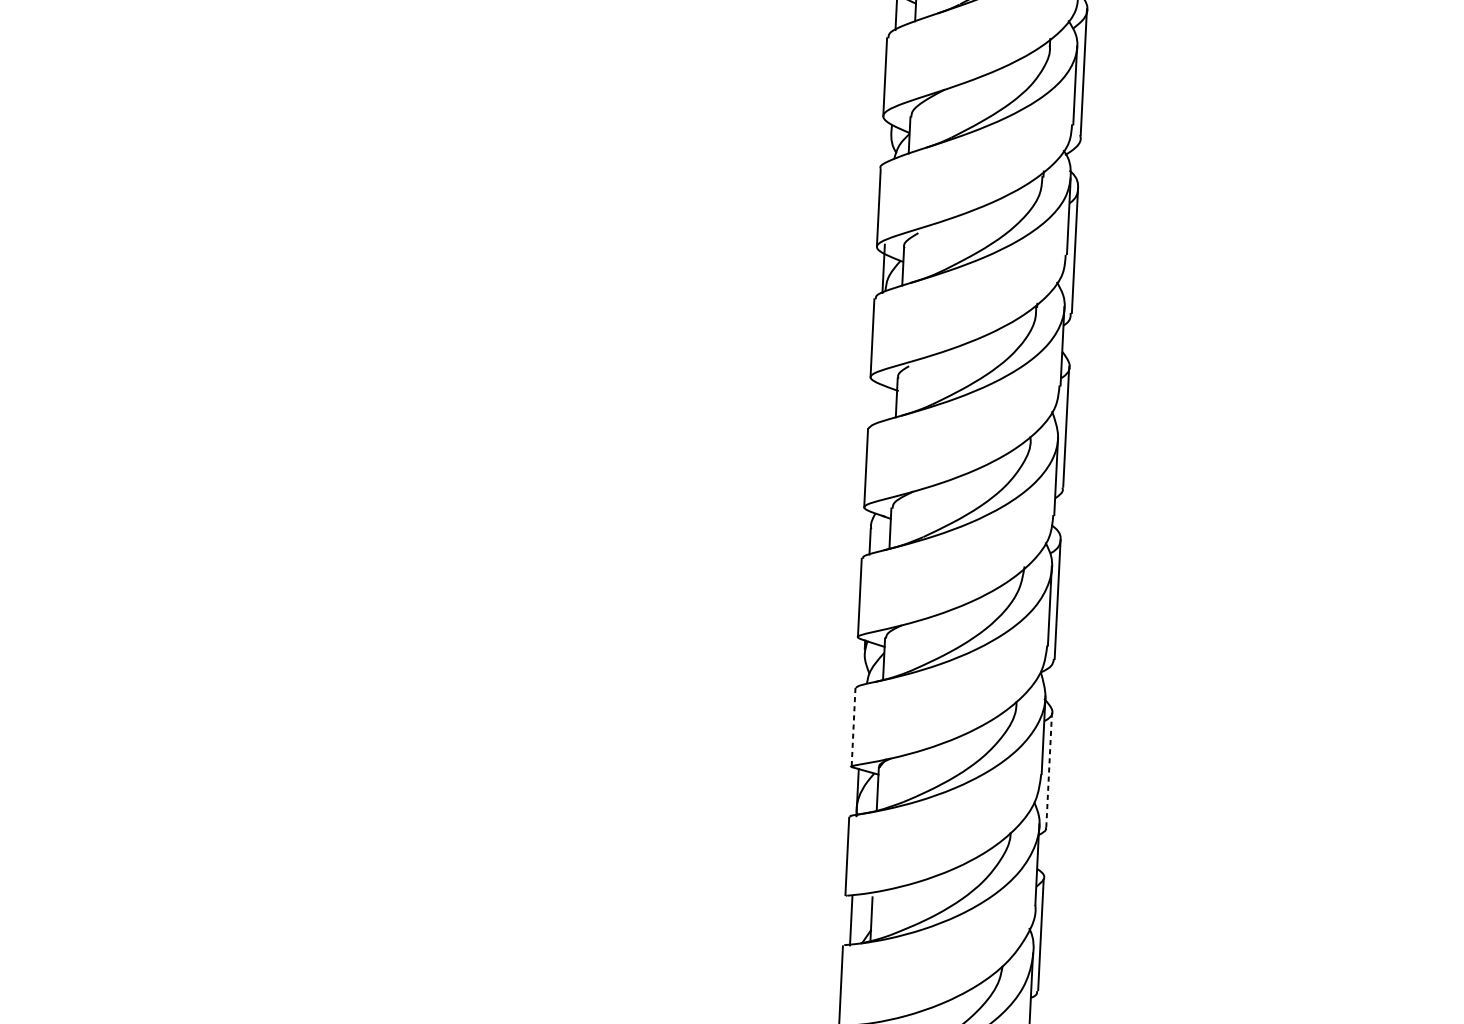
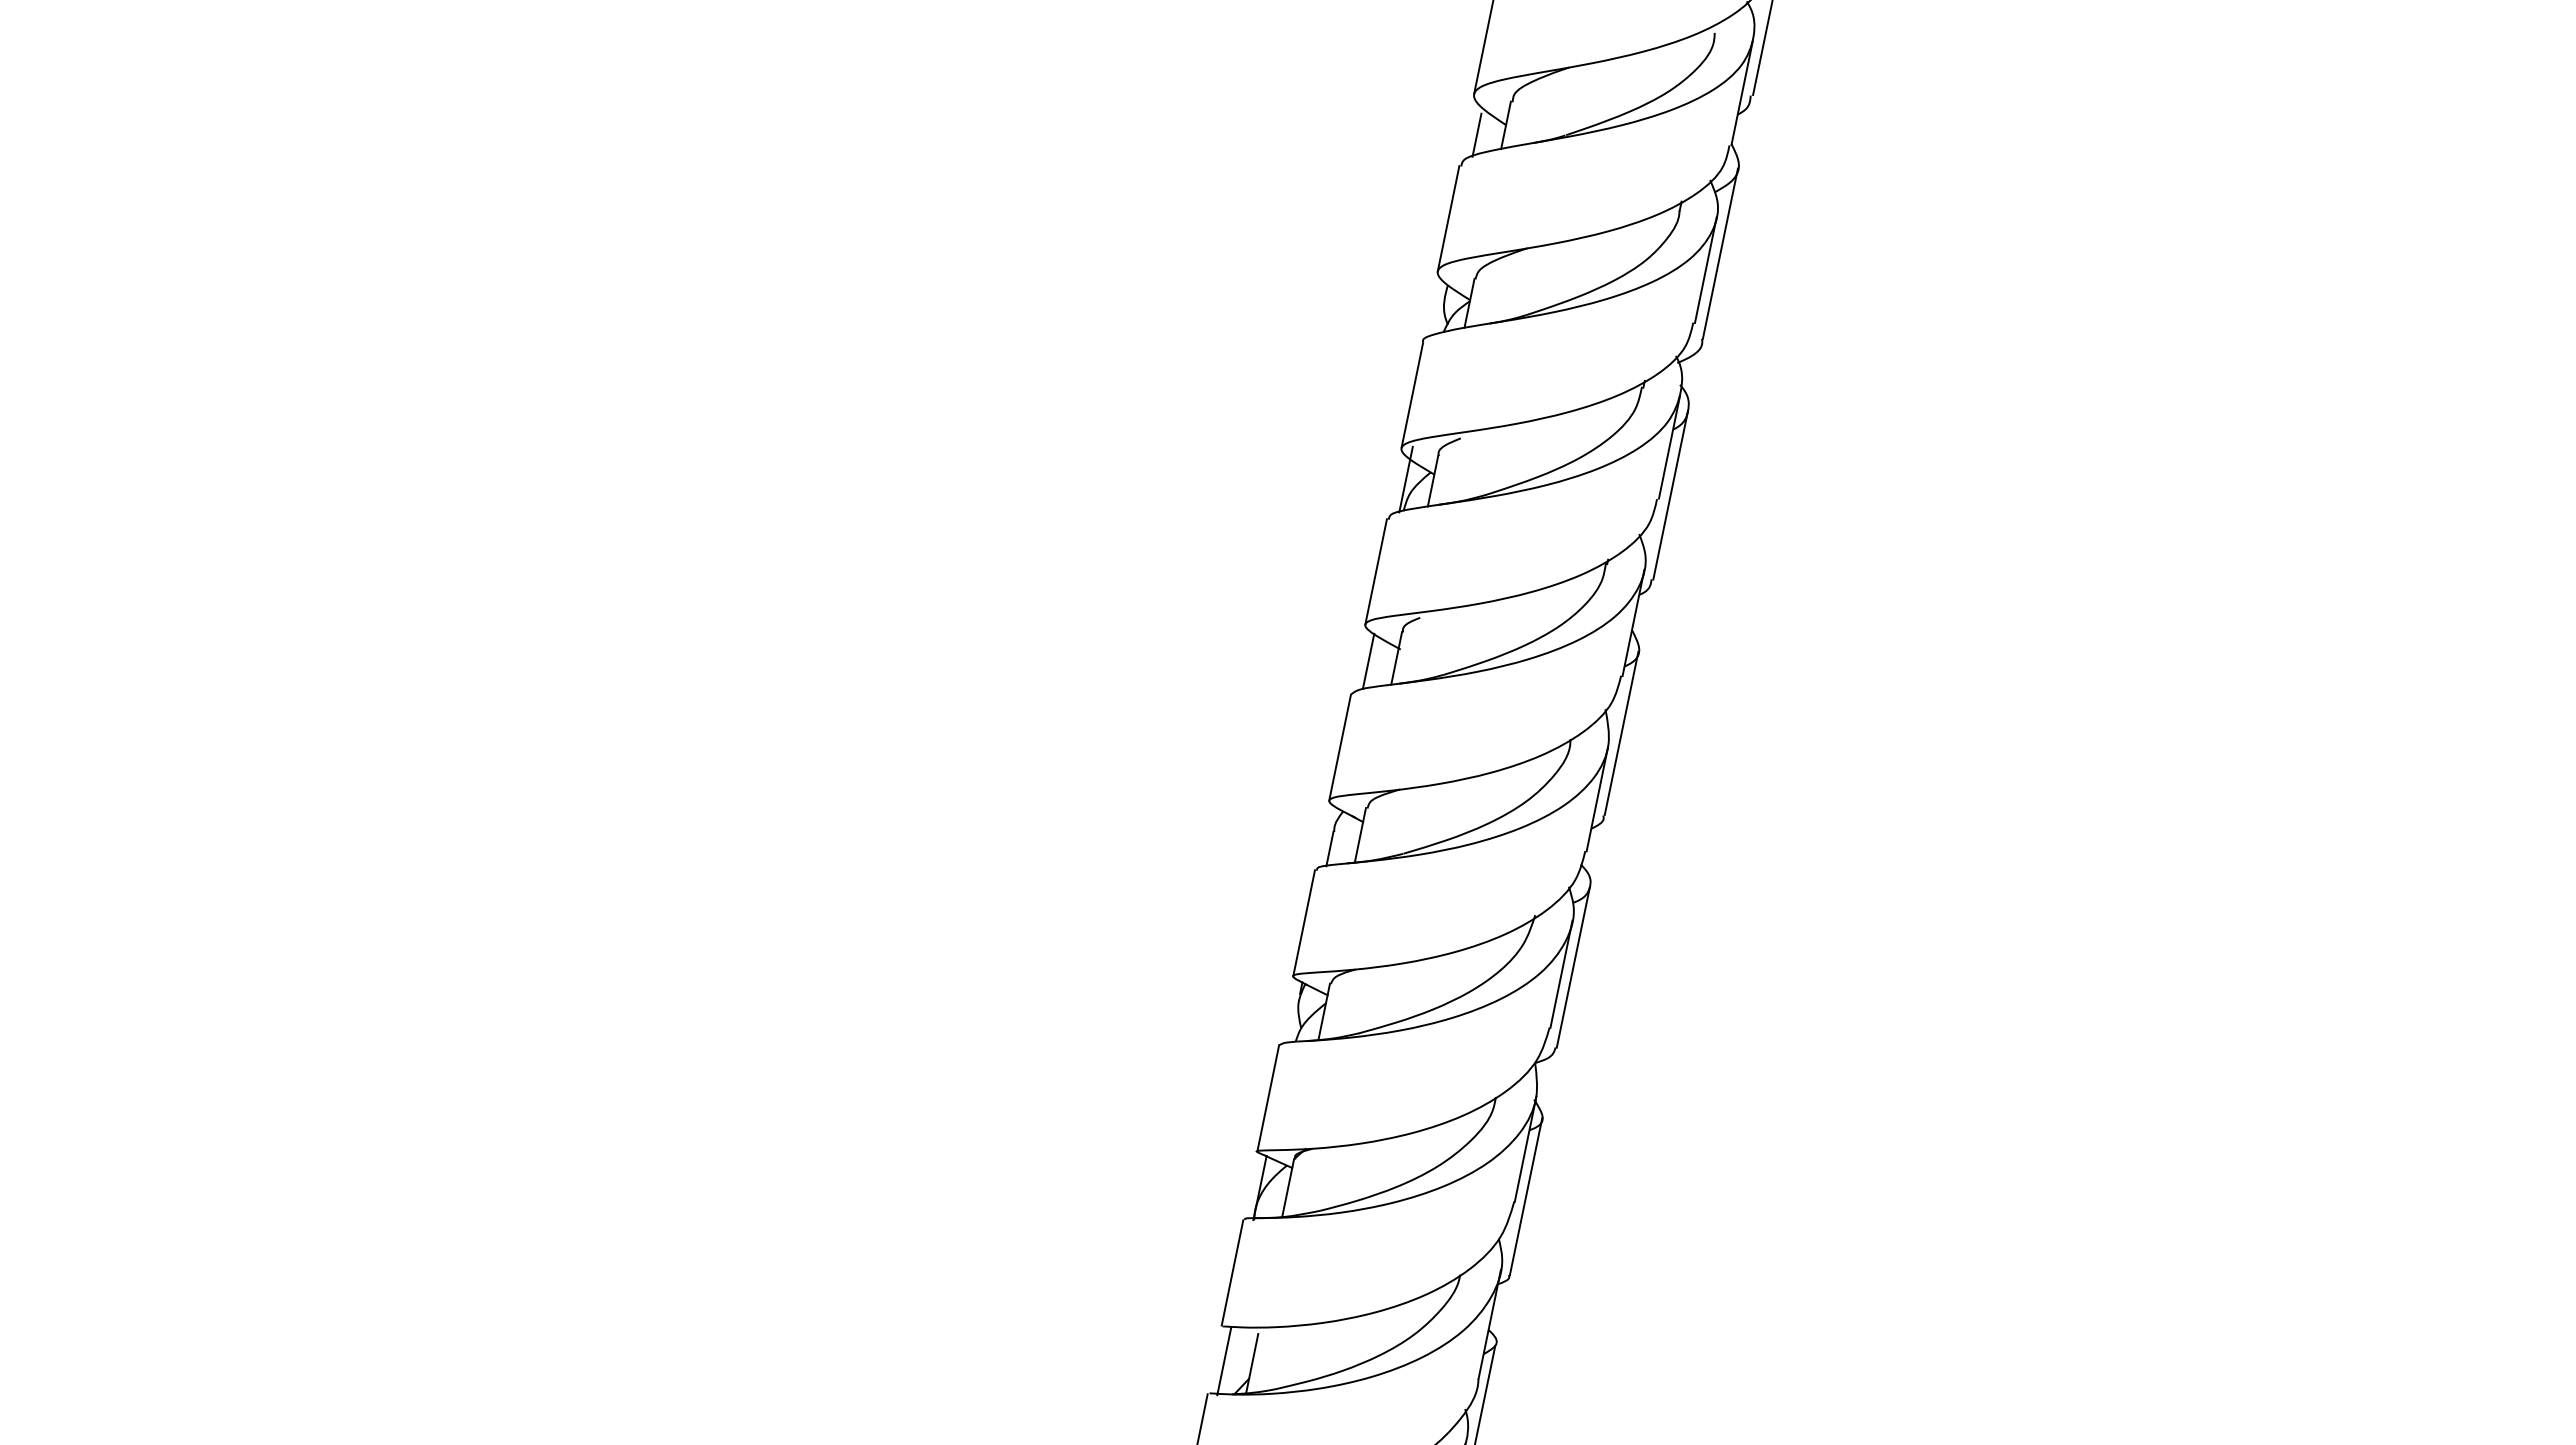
line: (876, 403) -> (1368, 661), added
line: (853, 727) -> (1268, 1098), dashed -> solid
line: (1049, 769) -> (1526, 1196), dashed -> solid

